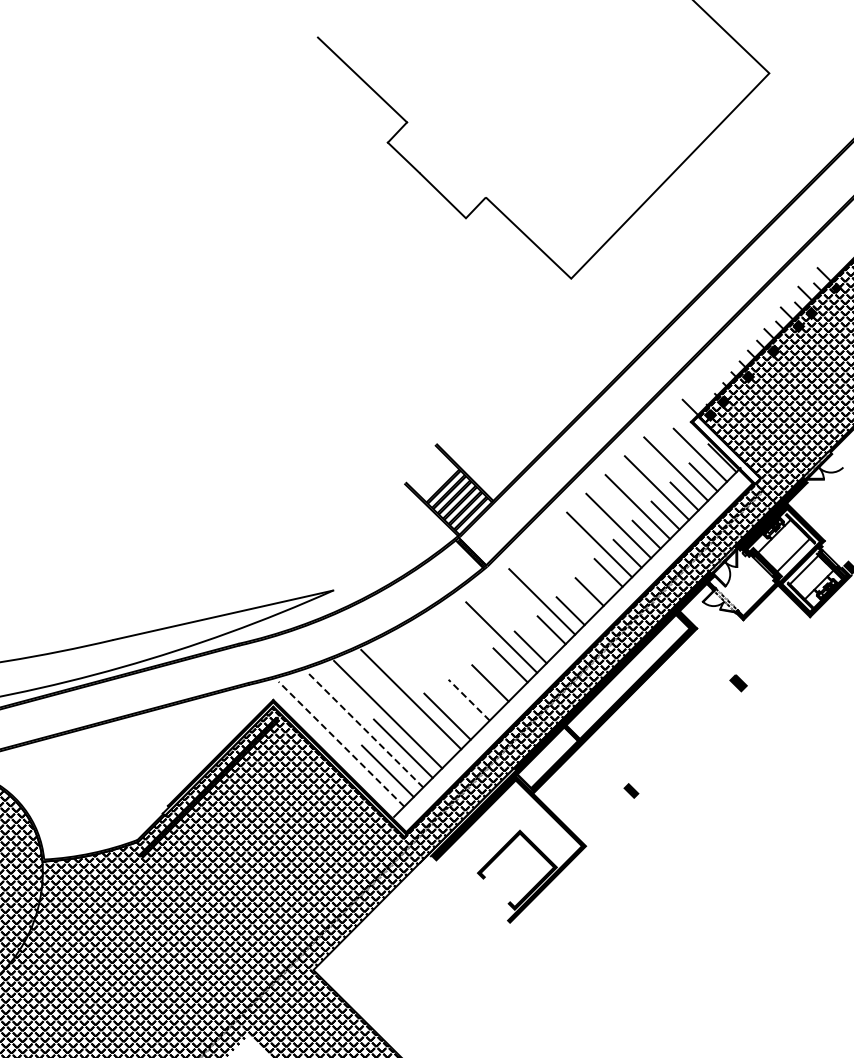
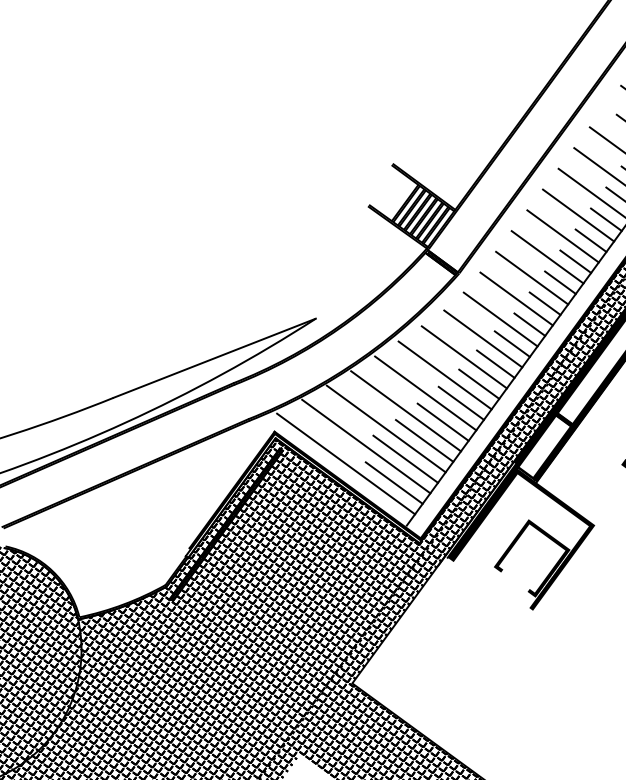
line: (580, 563) -> (547, 256), added
line: (561, 582) -> (532, 277), added
line: (522, 620) -> (500, 319), added
line: (479, 653) -> (464, 357), added
line: (456, 668) -> (444, 375), added
line: (434, 684) -> (426, 393), added
line: (468, 699) -> (460, 402), dashed -> solid
line: (364, 729) -> (365, 446), dashed -> solid
line: (425, 732) -> (424, 440), added
line: (341, 744) -> (346, 464), dashed -> solid

